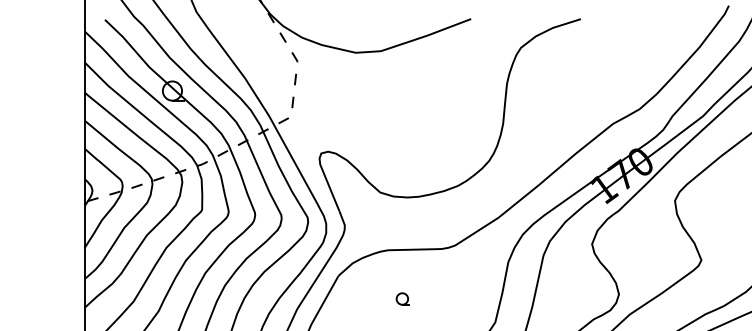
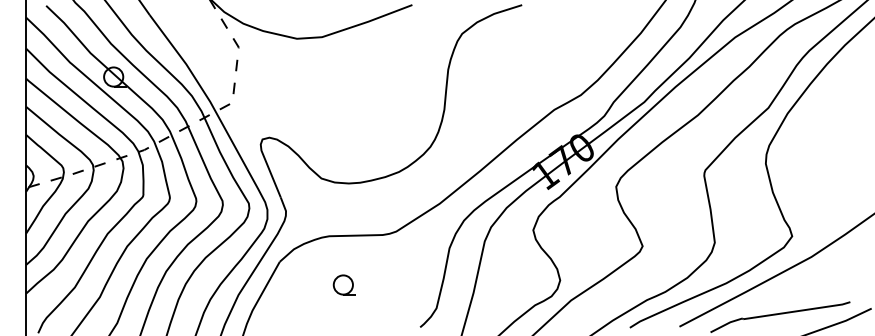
part: (402, 298) -> (343, 284), size x1.67

